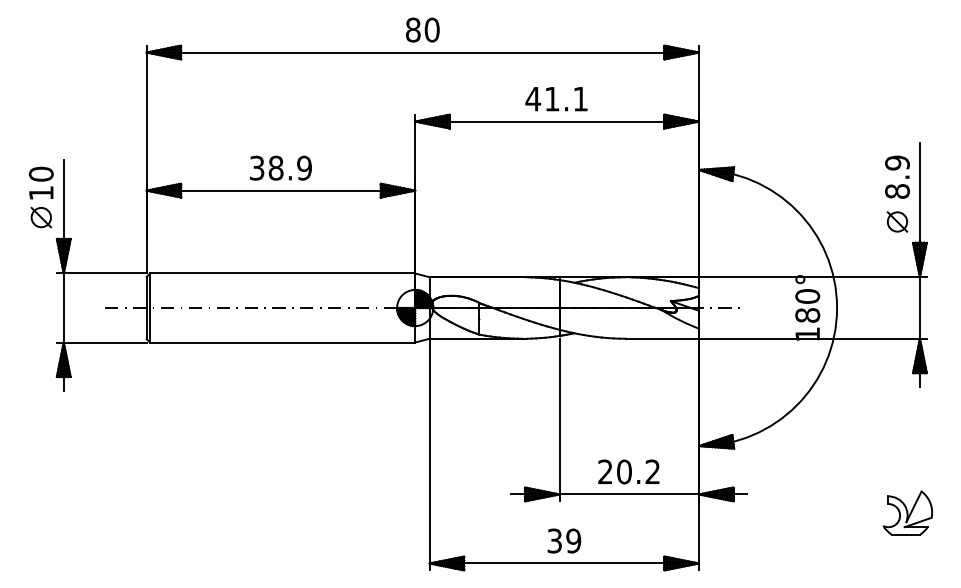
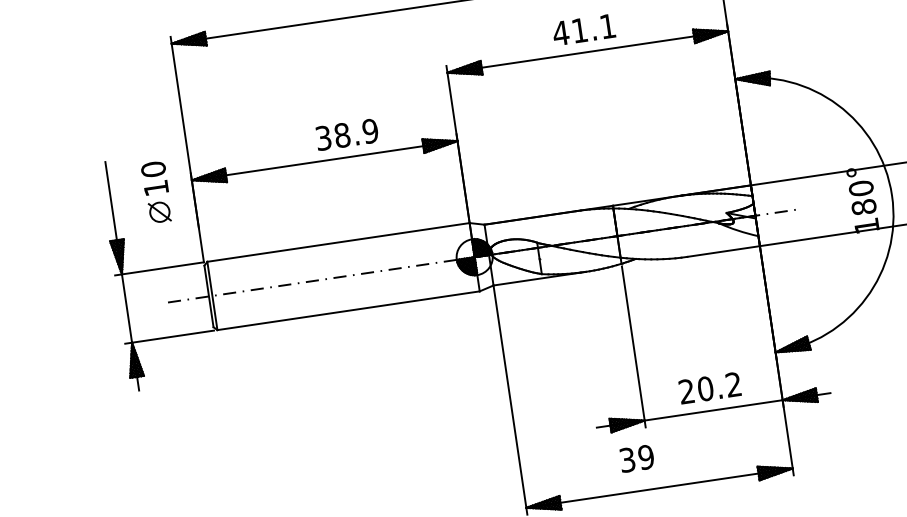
text: (280, 167) -> (346, 134), moved
part: (40, 197) -> (156, 192), moved
text: (564, 540) -> (637, 458), moved

